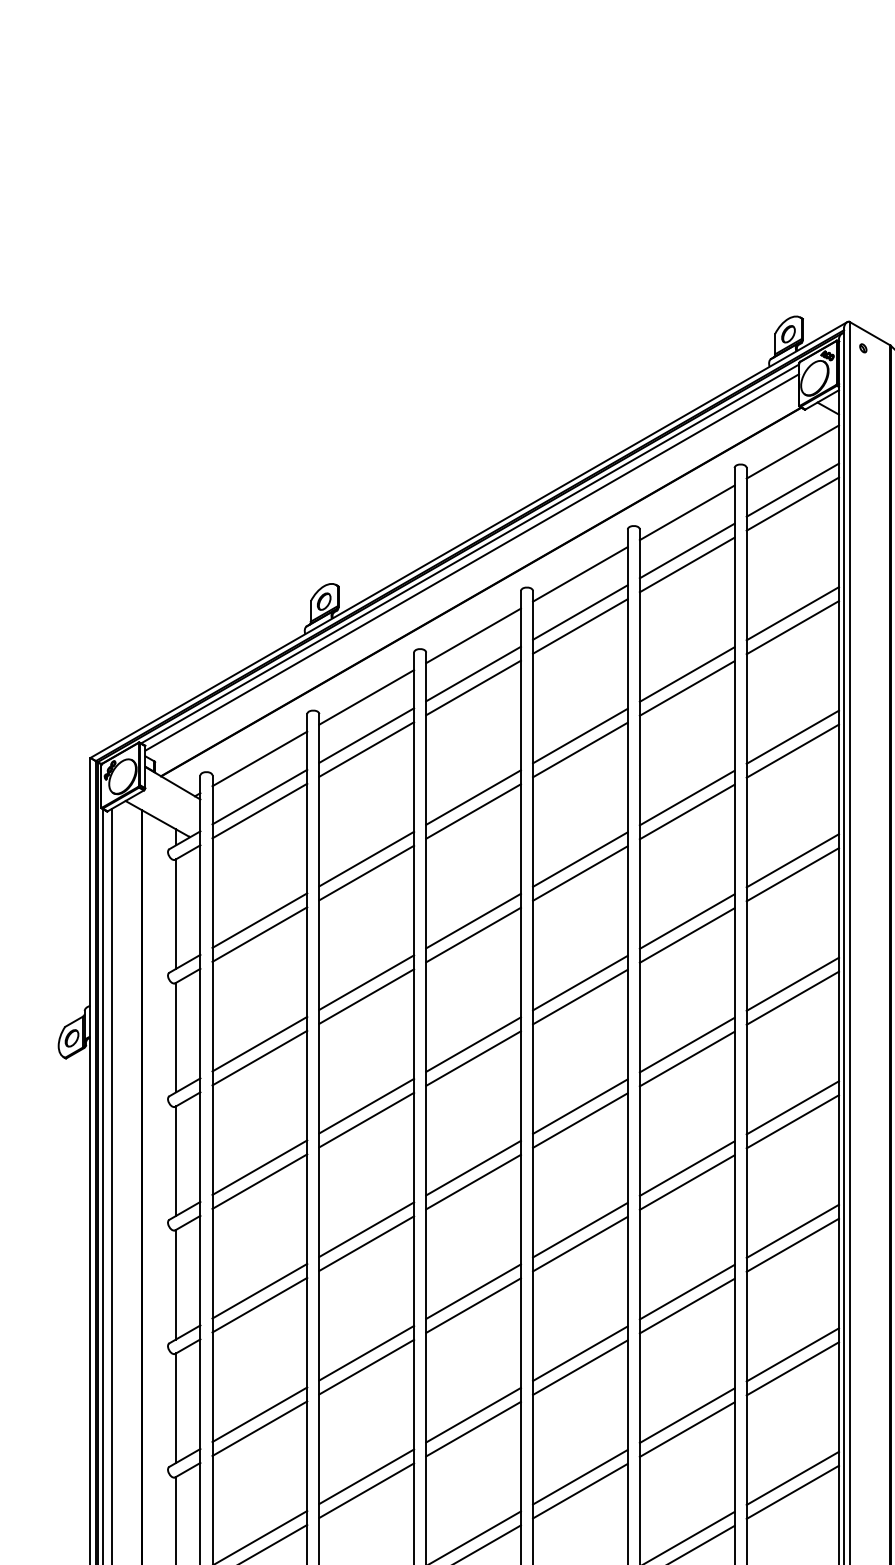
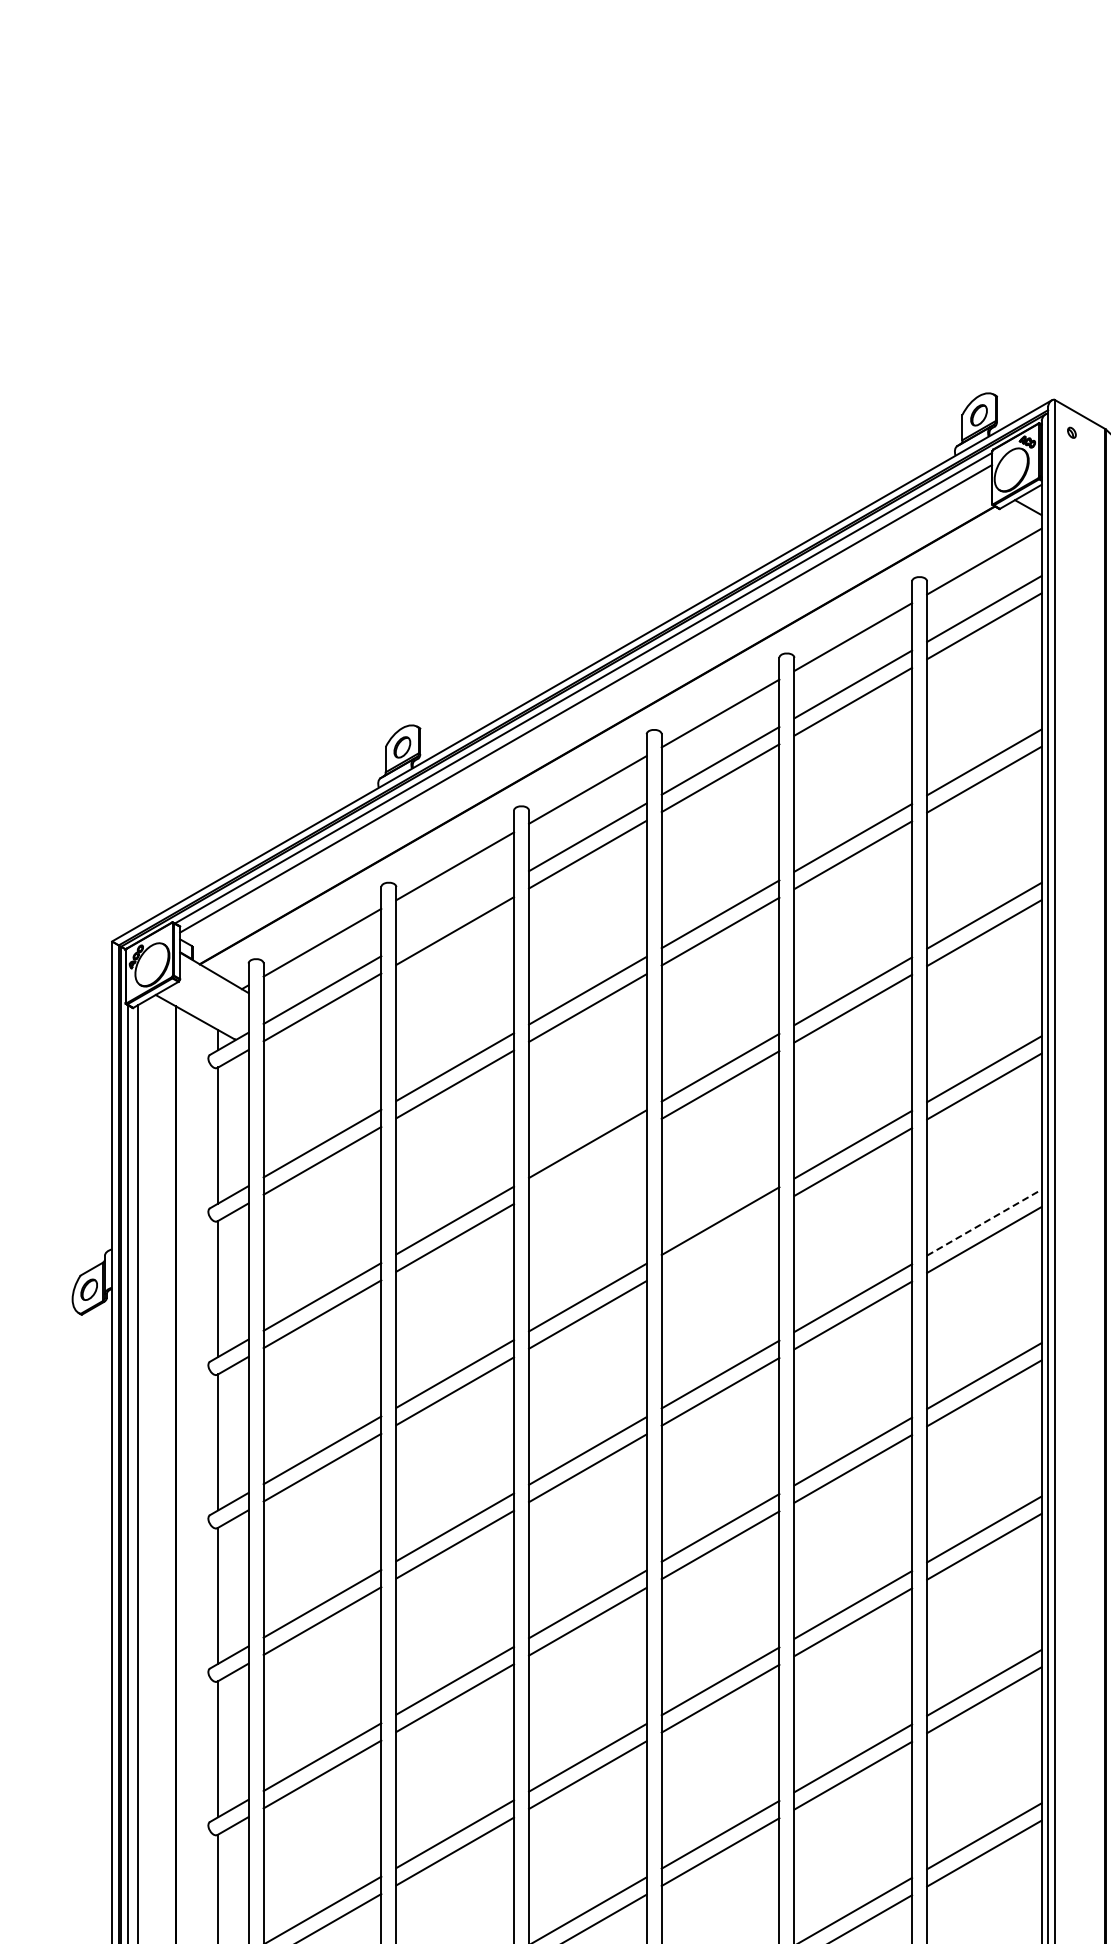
line: (366, 735) -> (455, 913), removed
line: (473, 935) -> (587, 1161), removed
line: (792, 984) -> (984, 1222), solid -> dashed
line: (580, 997) -> (720, 1238), removed

